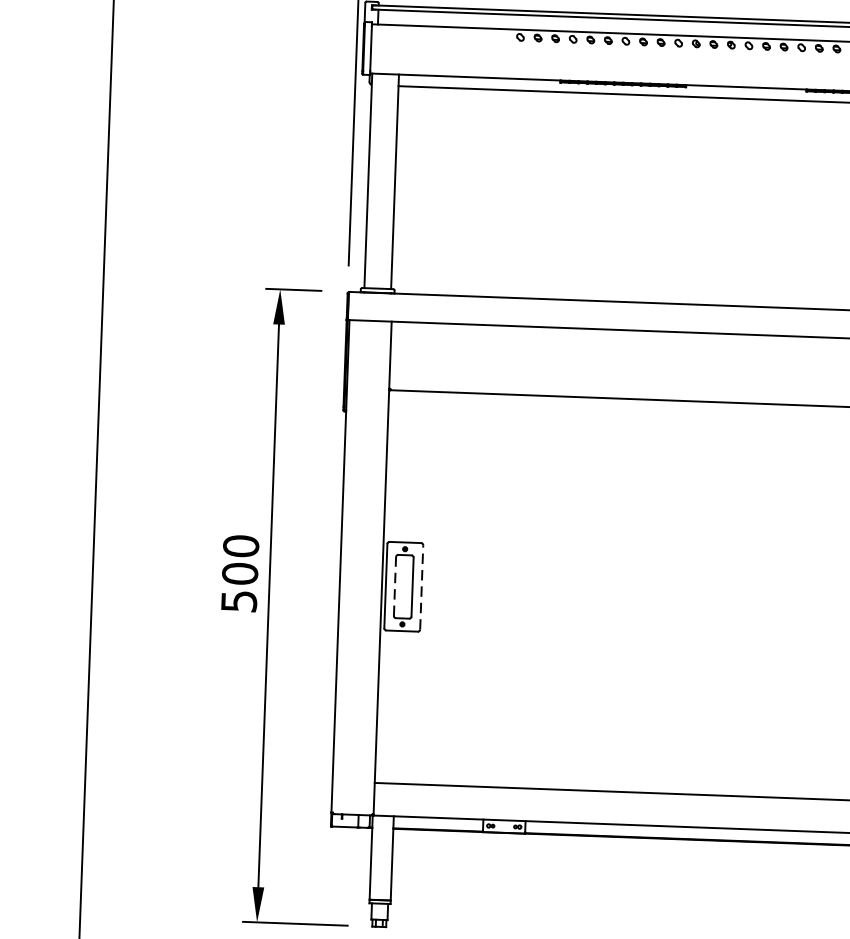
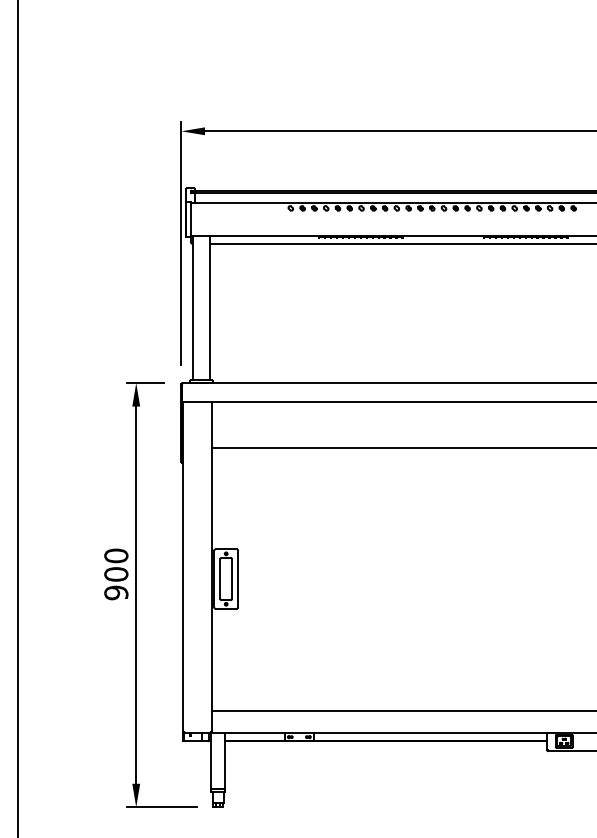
line: (422, 586) -> (238, 578), dashed -> solid
line: (395, 587) -> (220, 579), dashed -> solid
text: (239, 600) -> (116, 592), 500 -> 900

